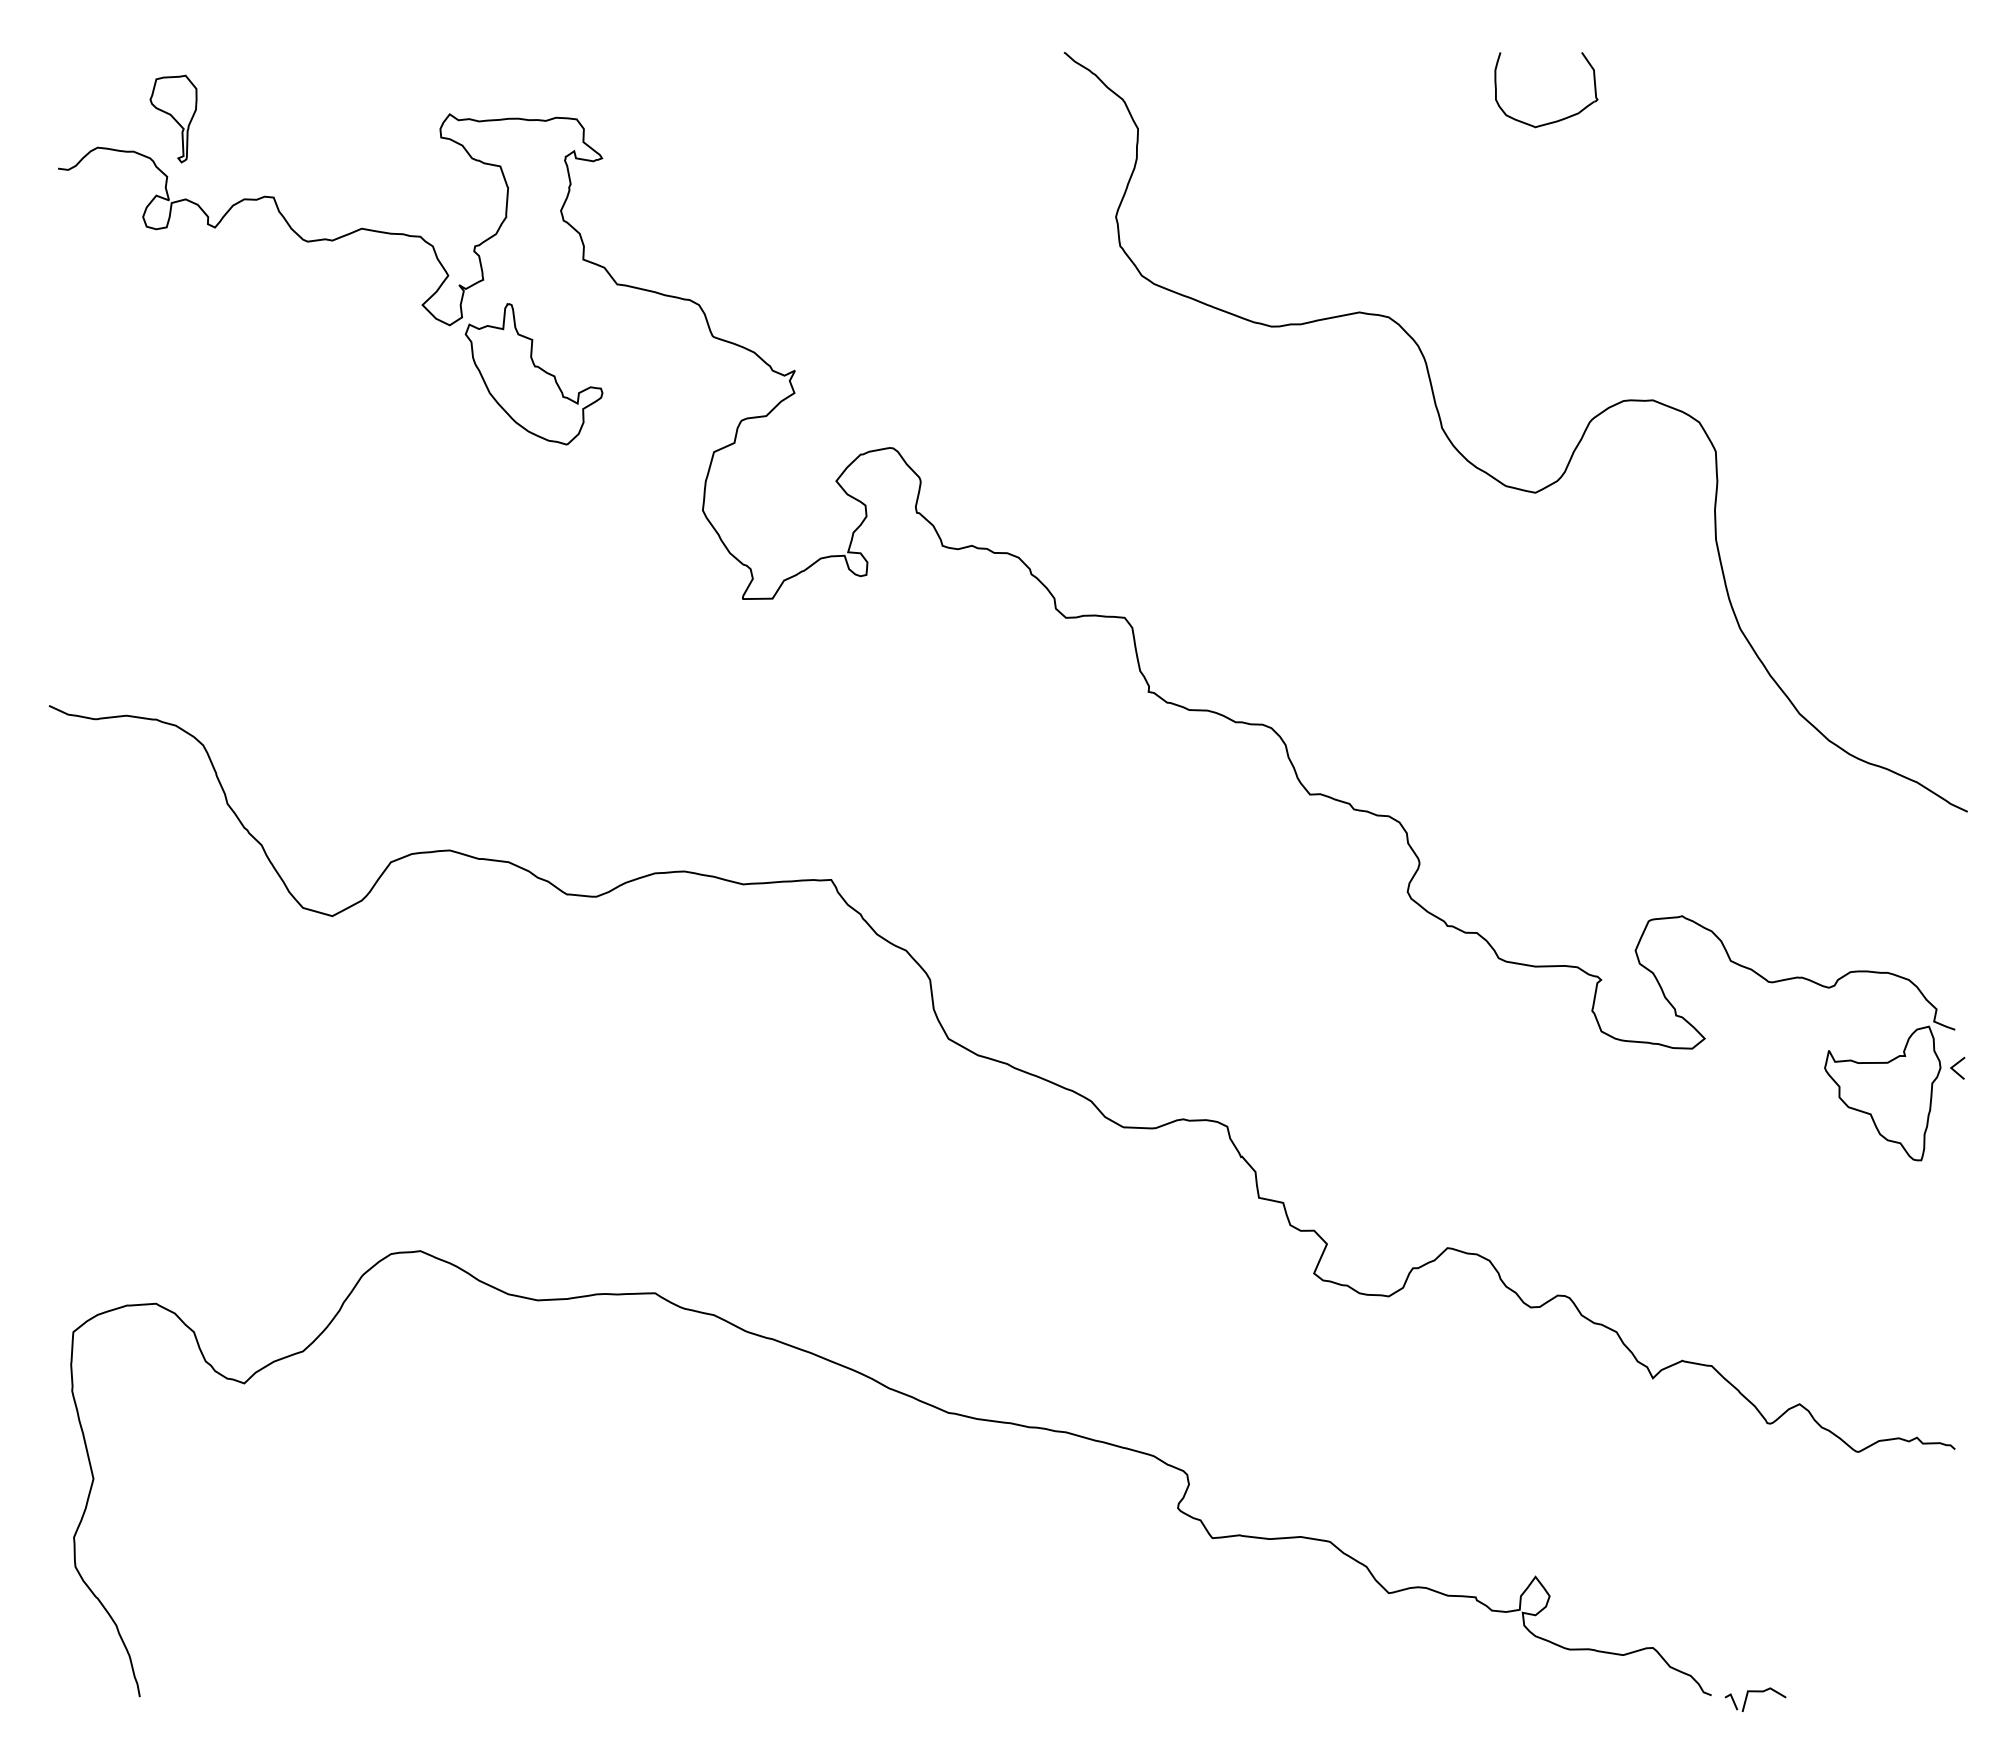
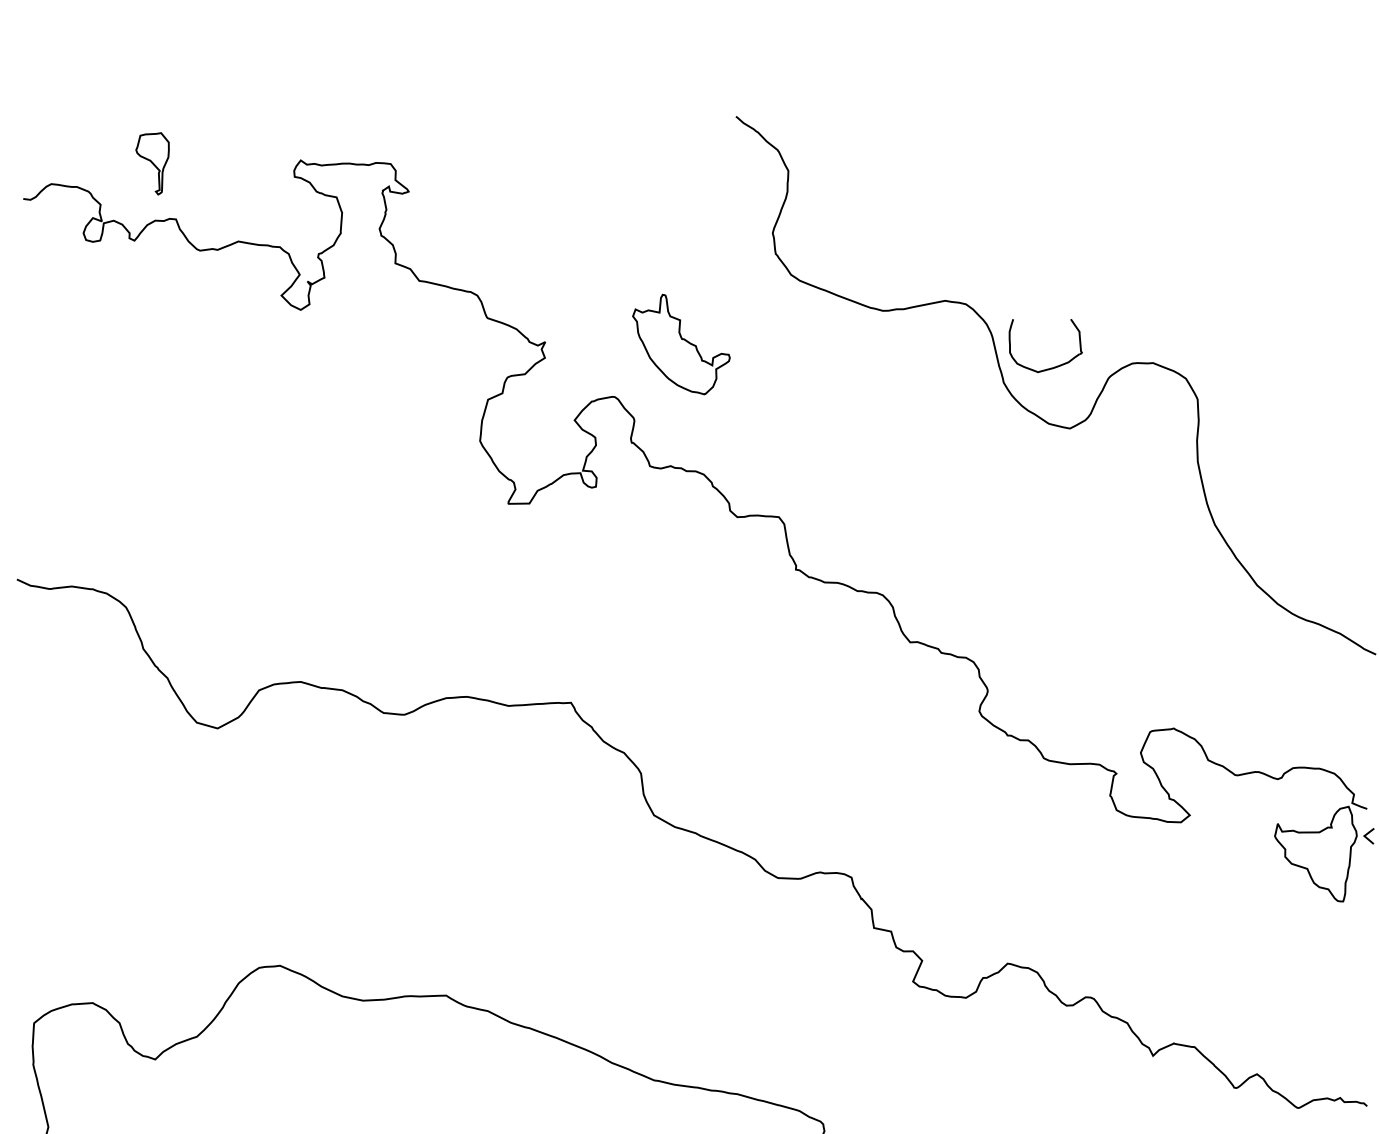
part: (173, 118) -> (152, 163), moved
part: (1555, 120) -> (1052, 367), moved
part: (533, 374) -> (681, 344), moved

